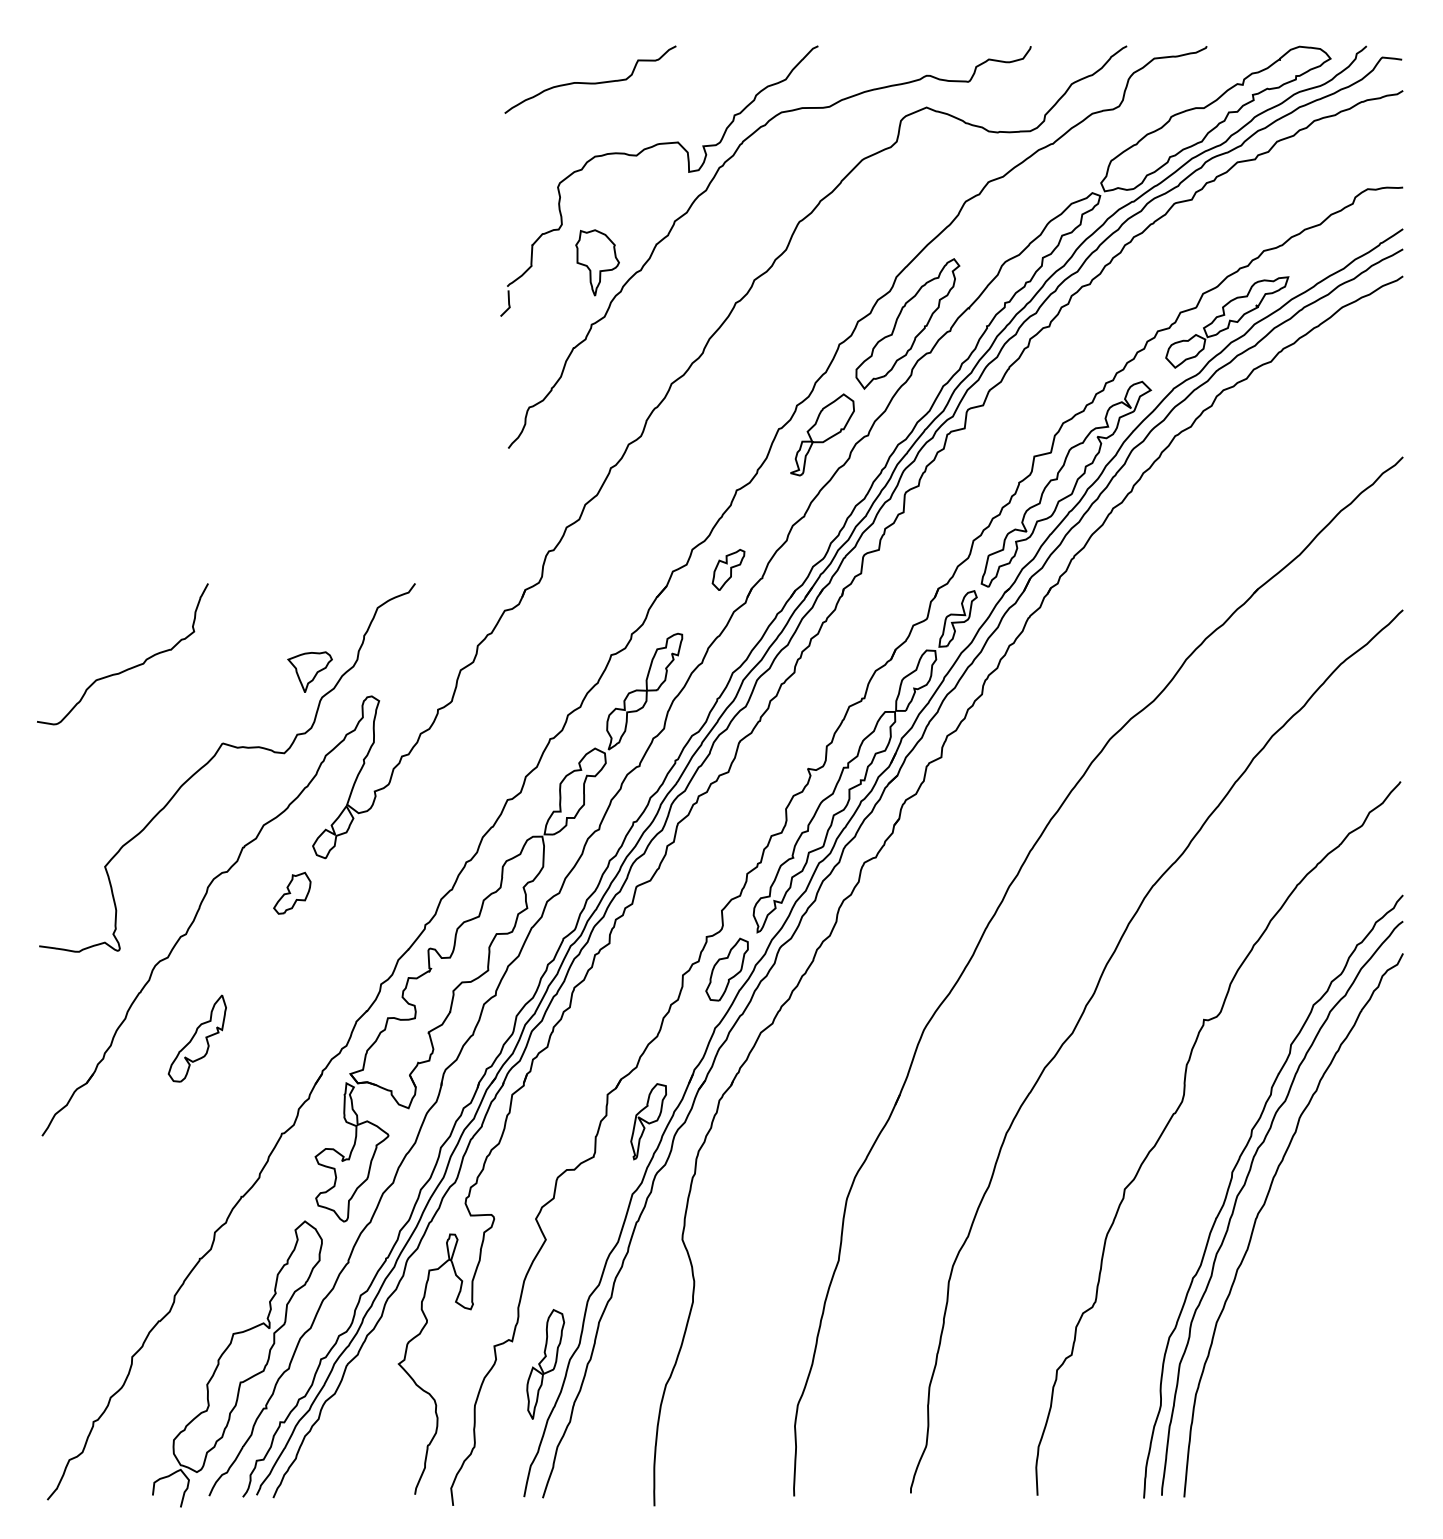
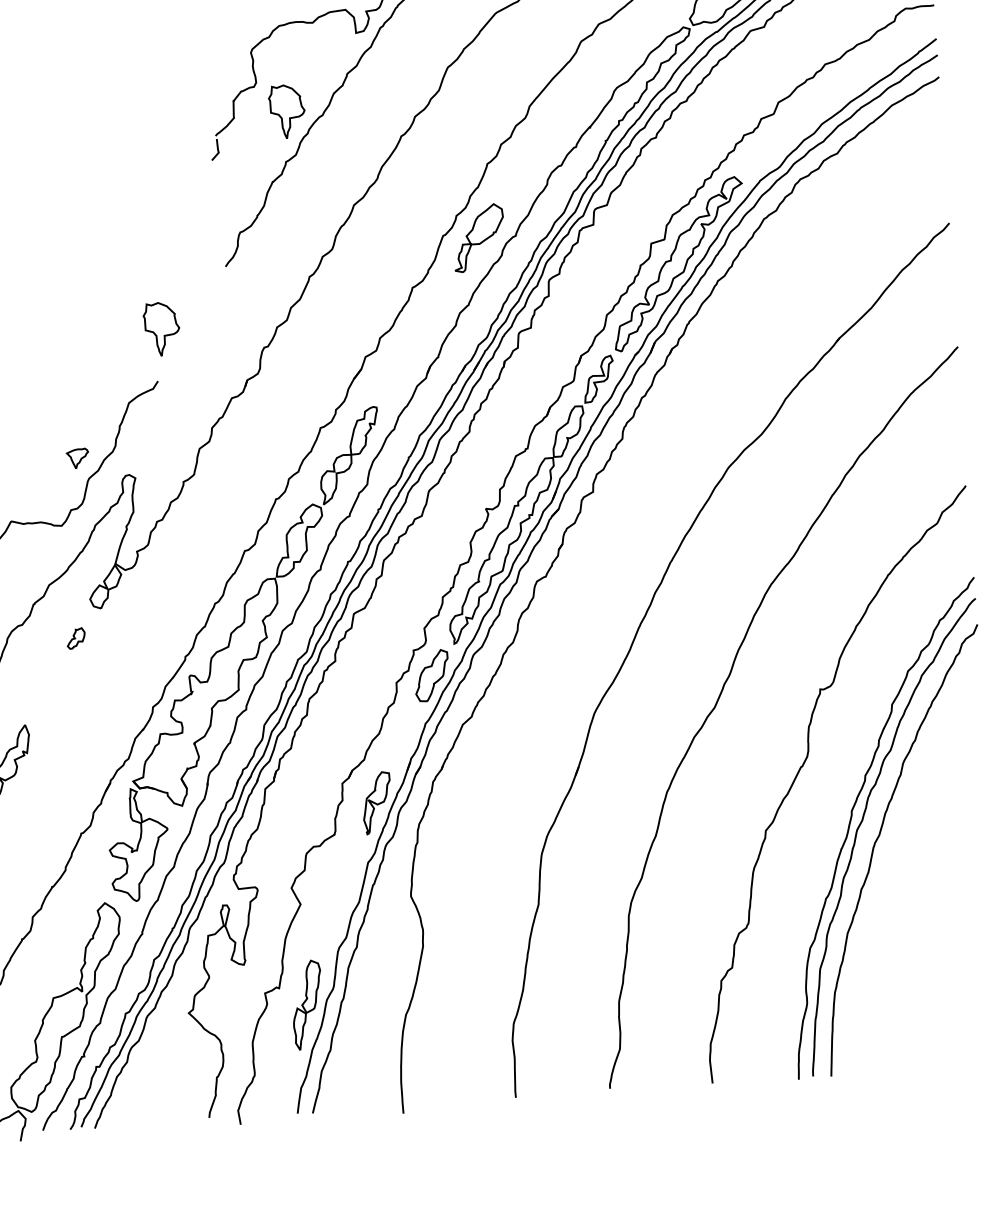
part: (1227, 322) -> (799, 124), removed
part: (907, 323) -> (541, 143), removed
part: (424, 519) -> (161, 328), added
part: (728, 569) -> (410, 352), removed
part: (309, 671) -> (77, 458), size x0.6
part: (292, 892) -> (76, 637), size x0.6

